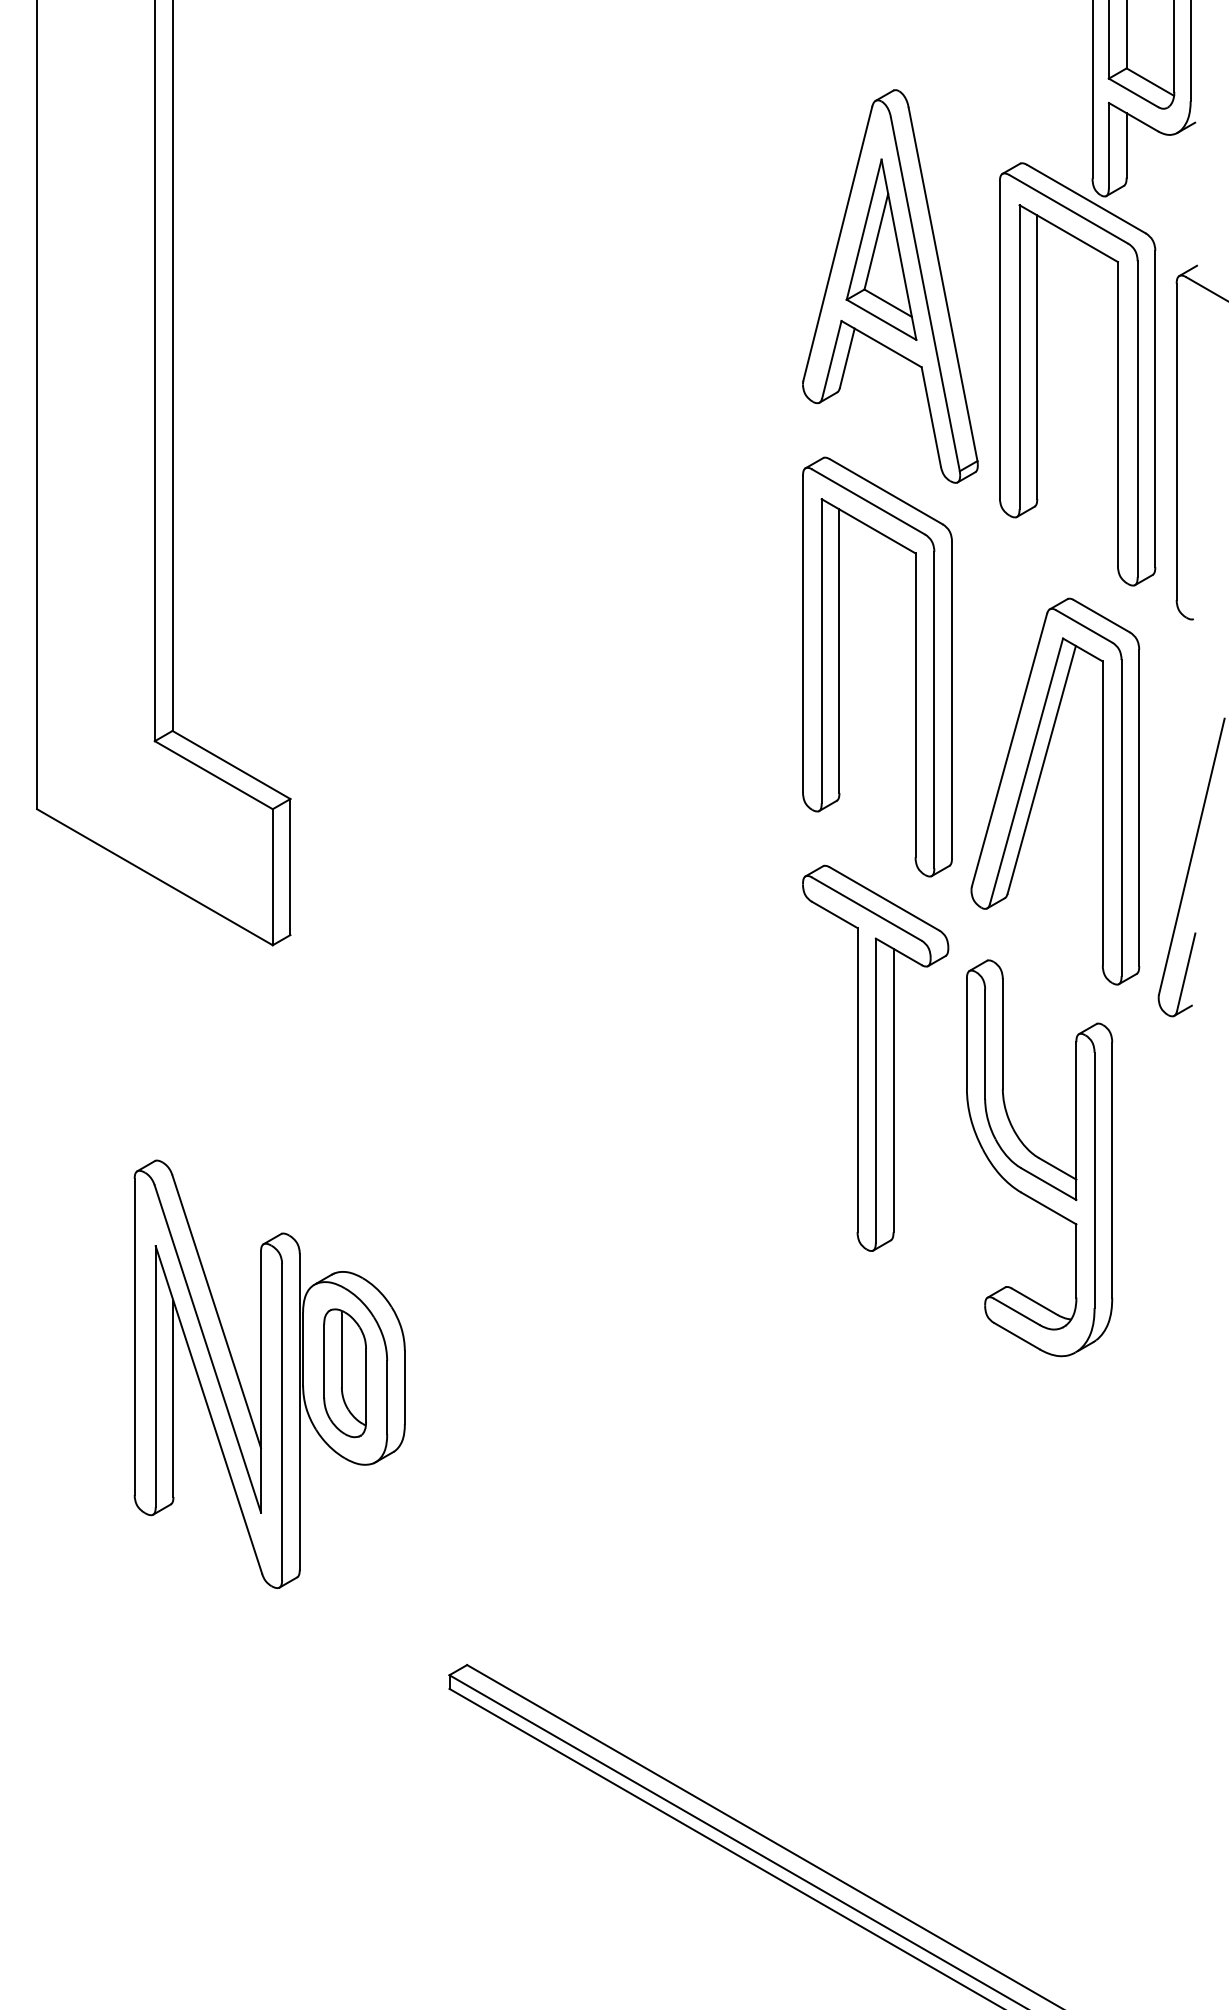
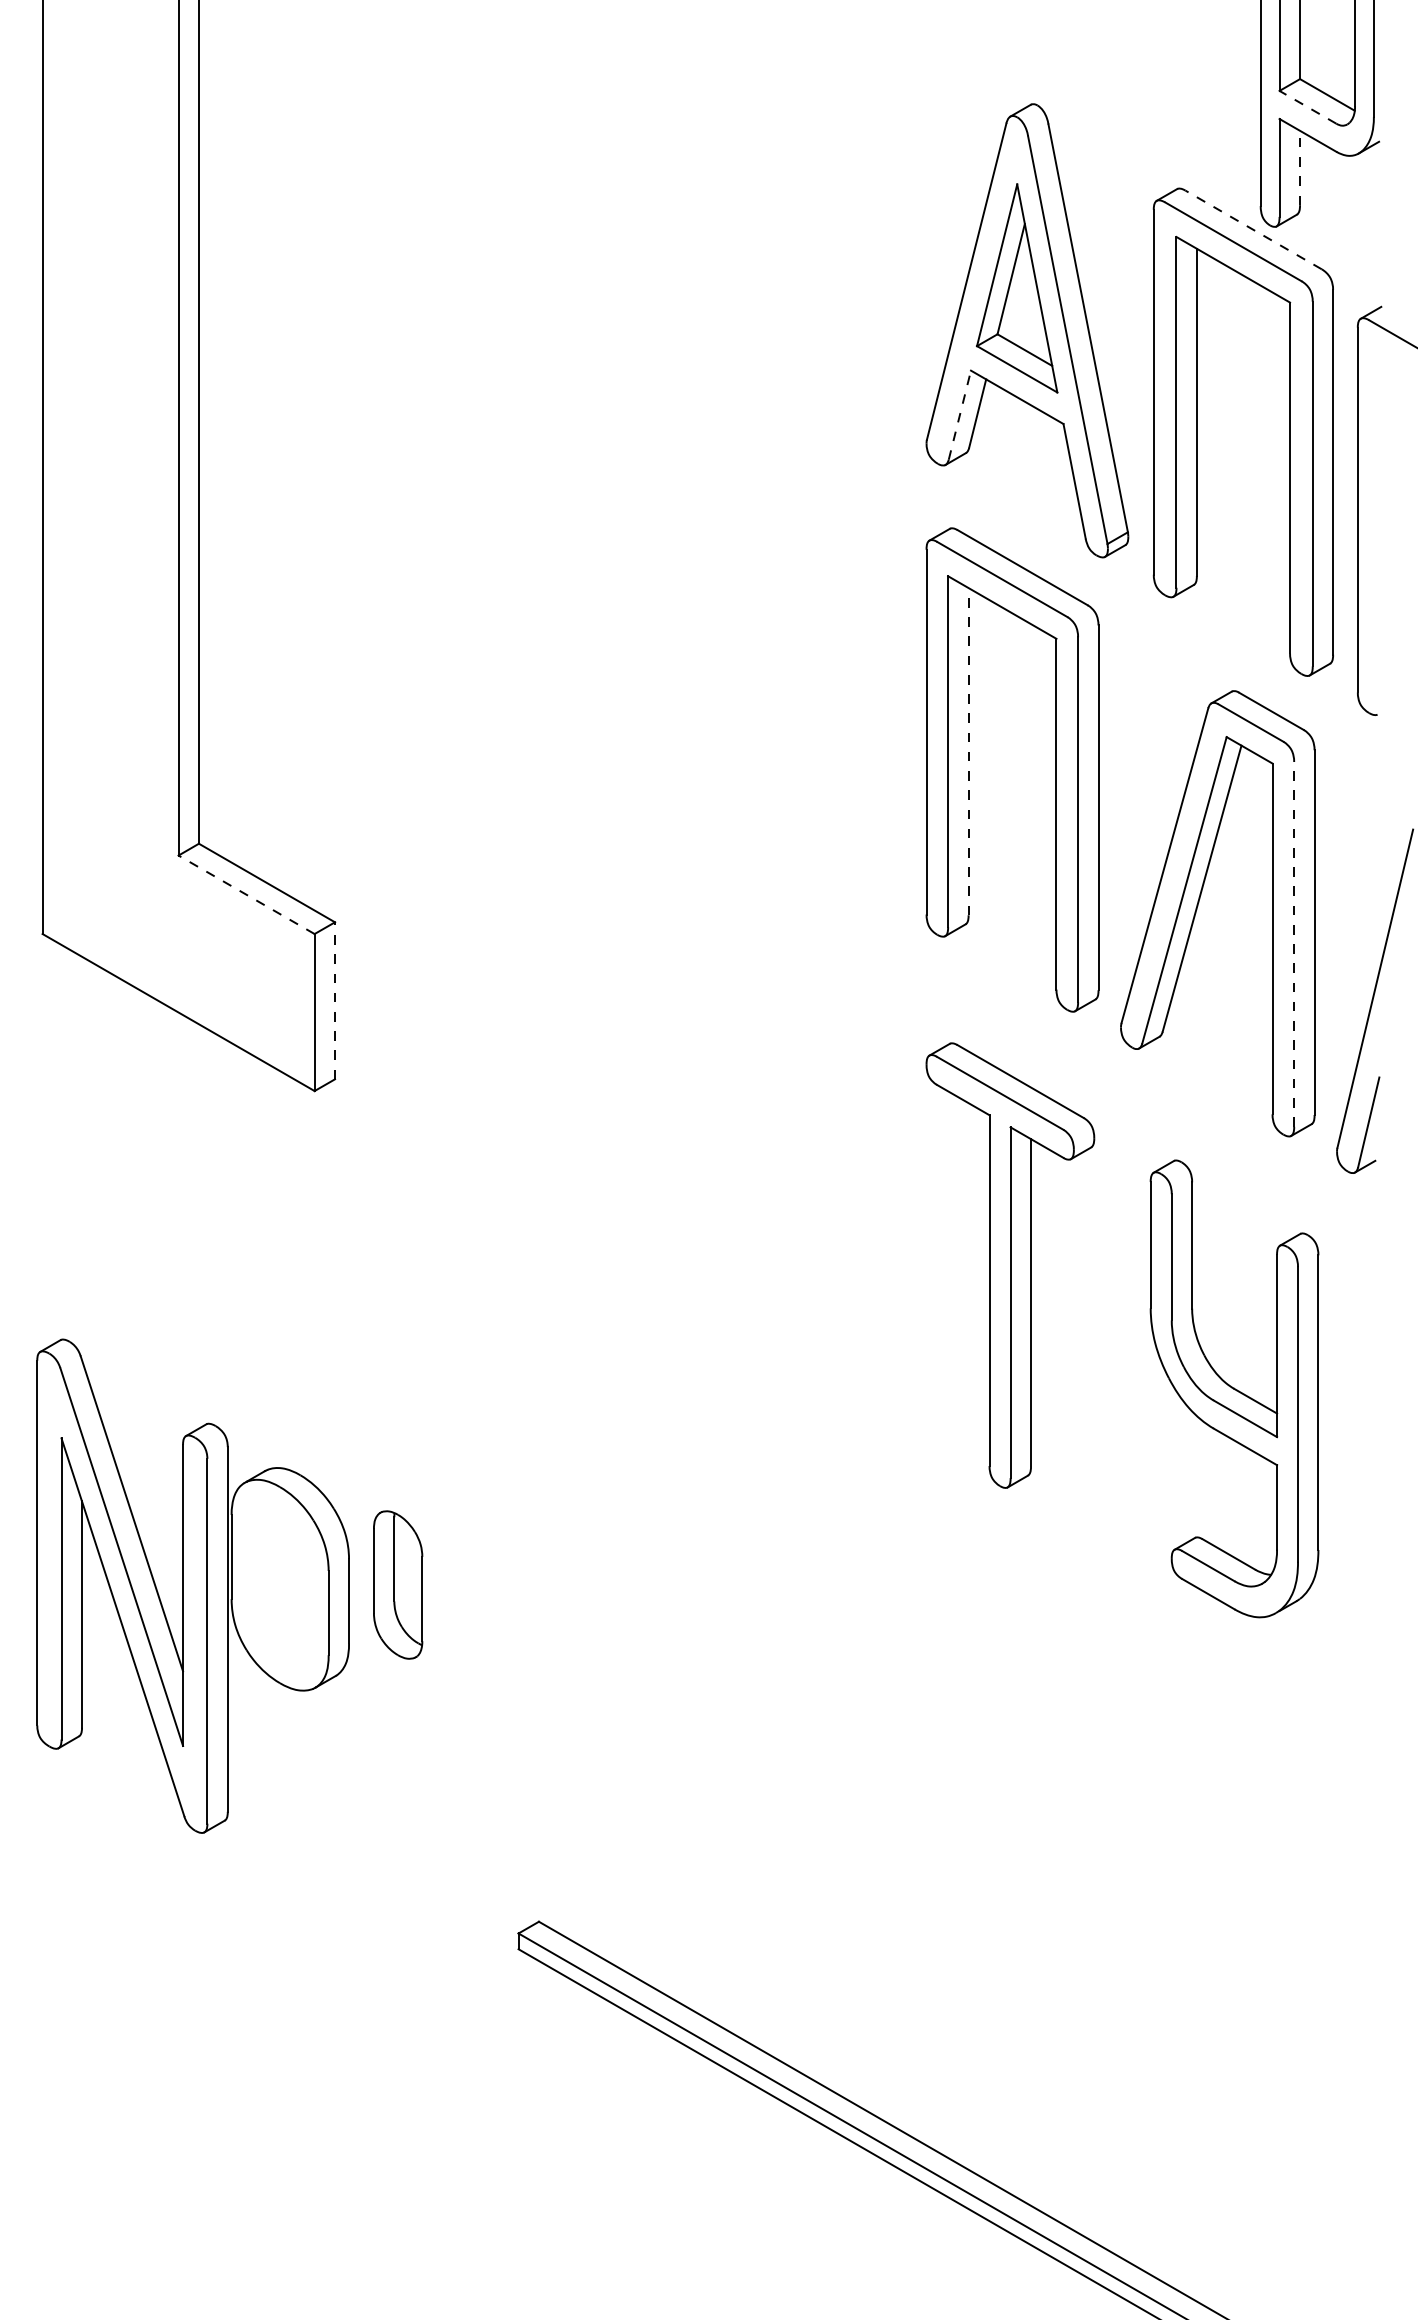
line: (1133, 93) -> (1307, 107), solid -> dashed
line: (1127, 144) -> (1300, 167), solid -> dashed
line: (1086, 198) -> (1253, 229), solid -> dashed
line: (831, 359) -> (959, 415), solid -> dashed
line: (839, 651) -> (968, 751), solid -> dashed
line: (213, 774) -> (246, 894), solid -> dashed
line: (1121, 817) -> (1294, 943), solid -> dashed
line: (290, 866) -> (335, 1000), solid -> dashed
part: (875, 1058) -> (1010, 1265), moved
part: (1039, 1157) -> (1234, 1388), moved
part: (269, 1373) -> (192, 1585), moved

